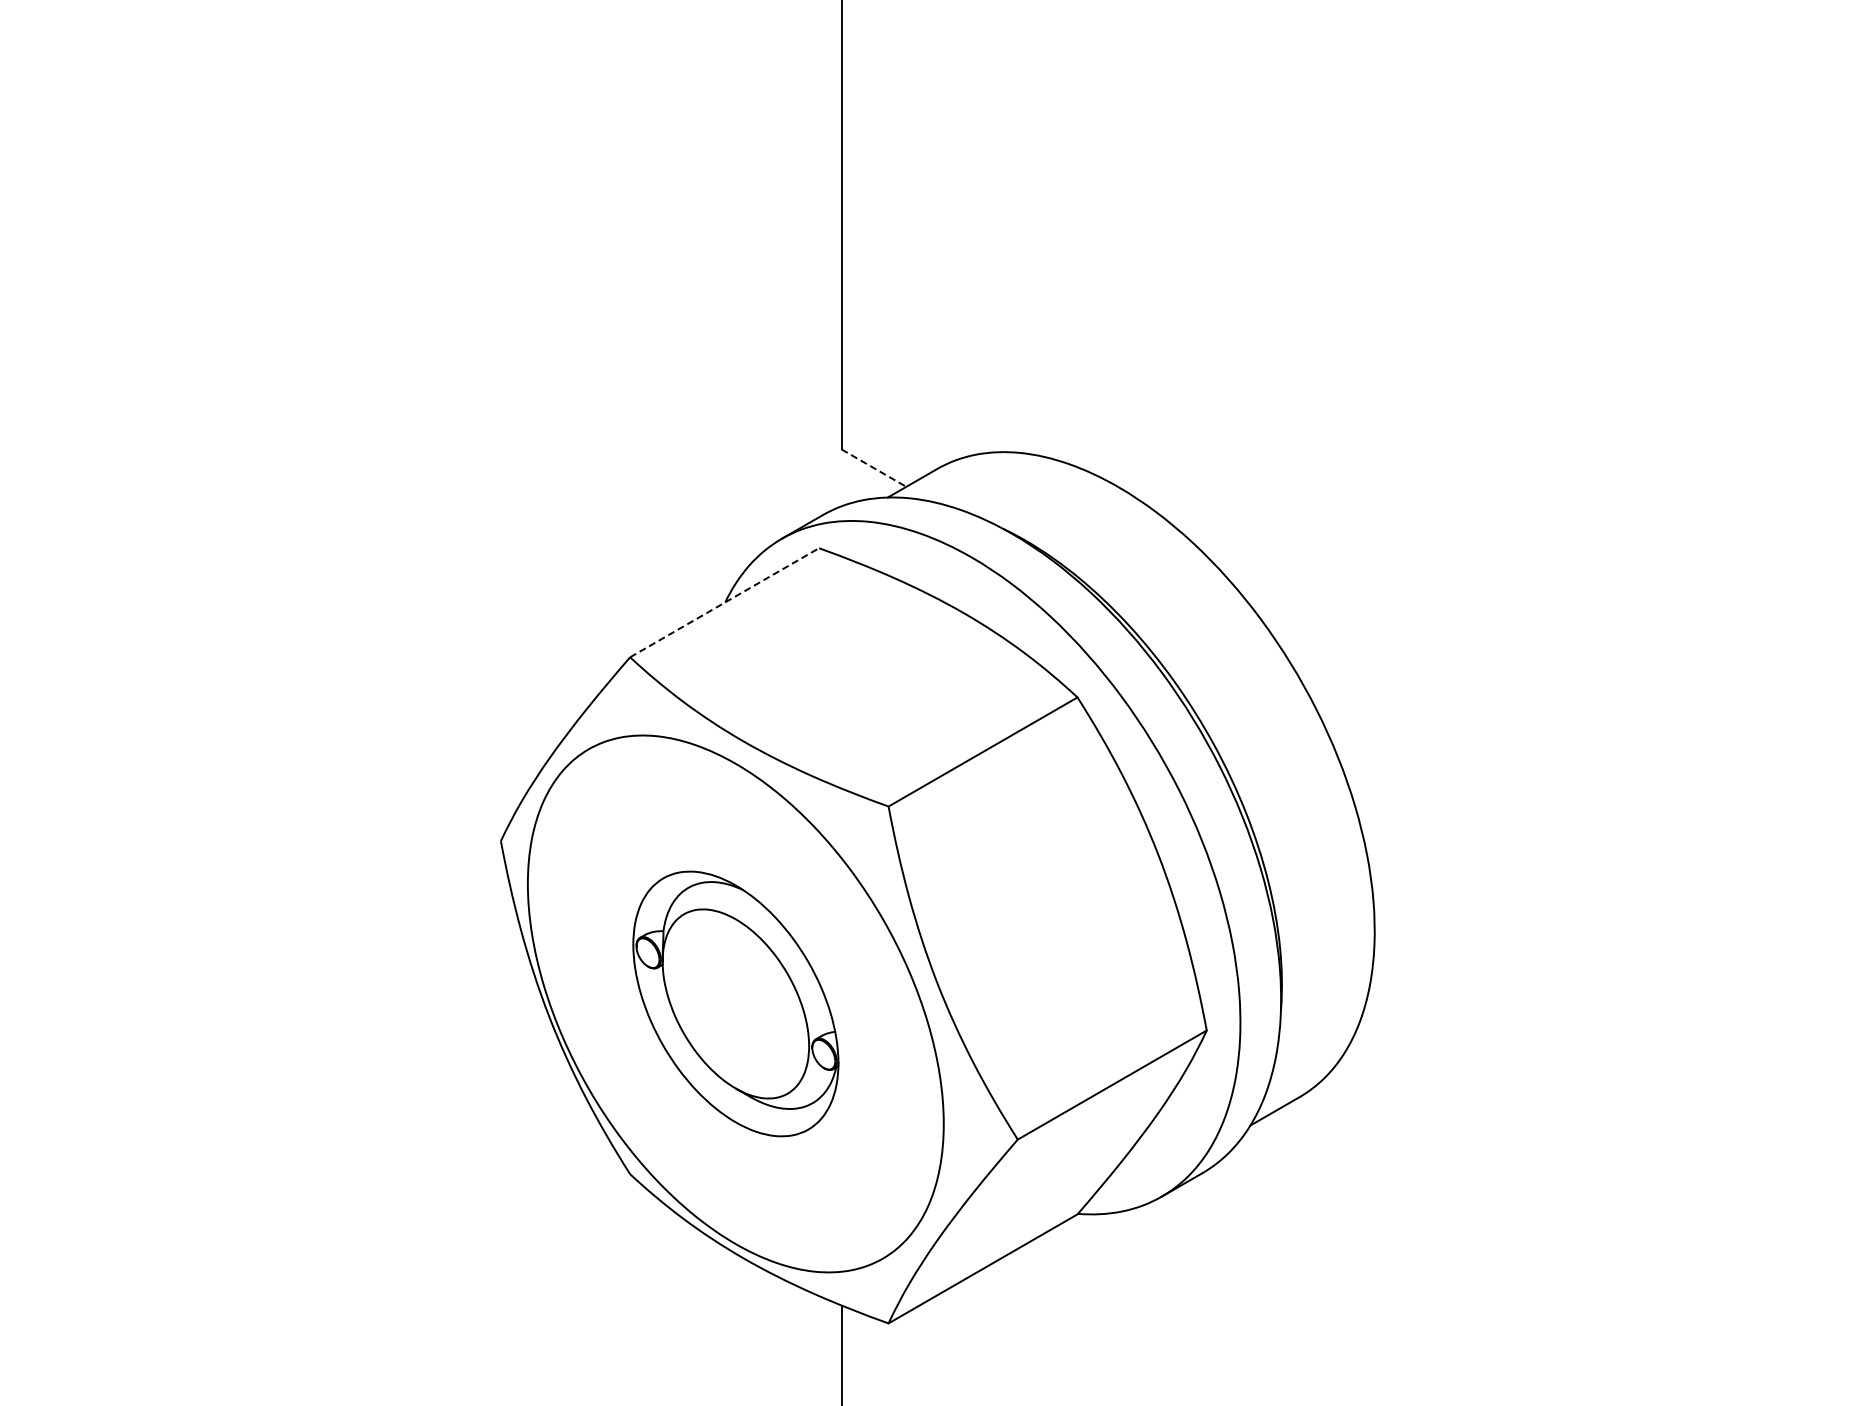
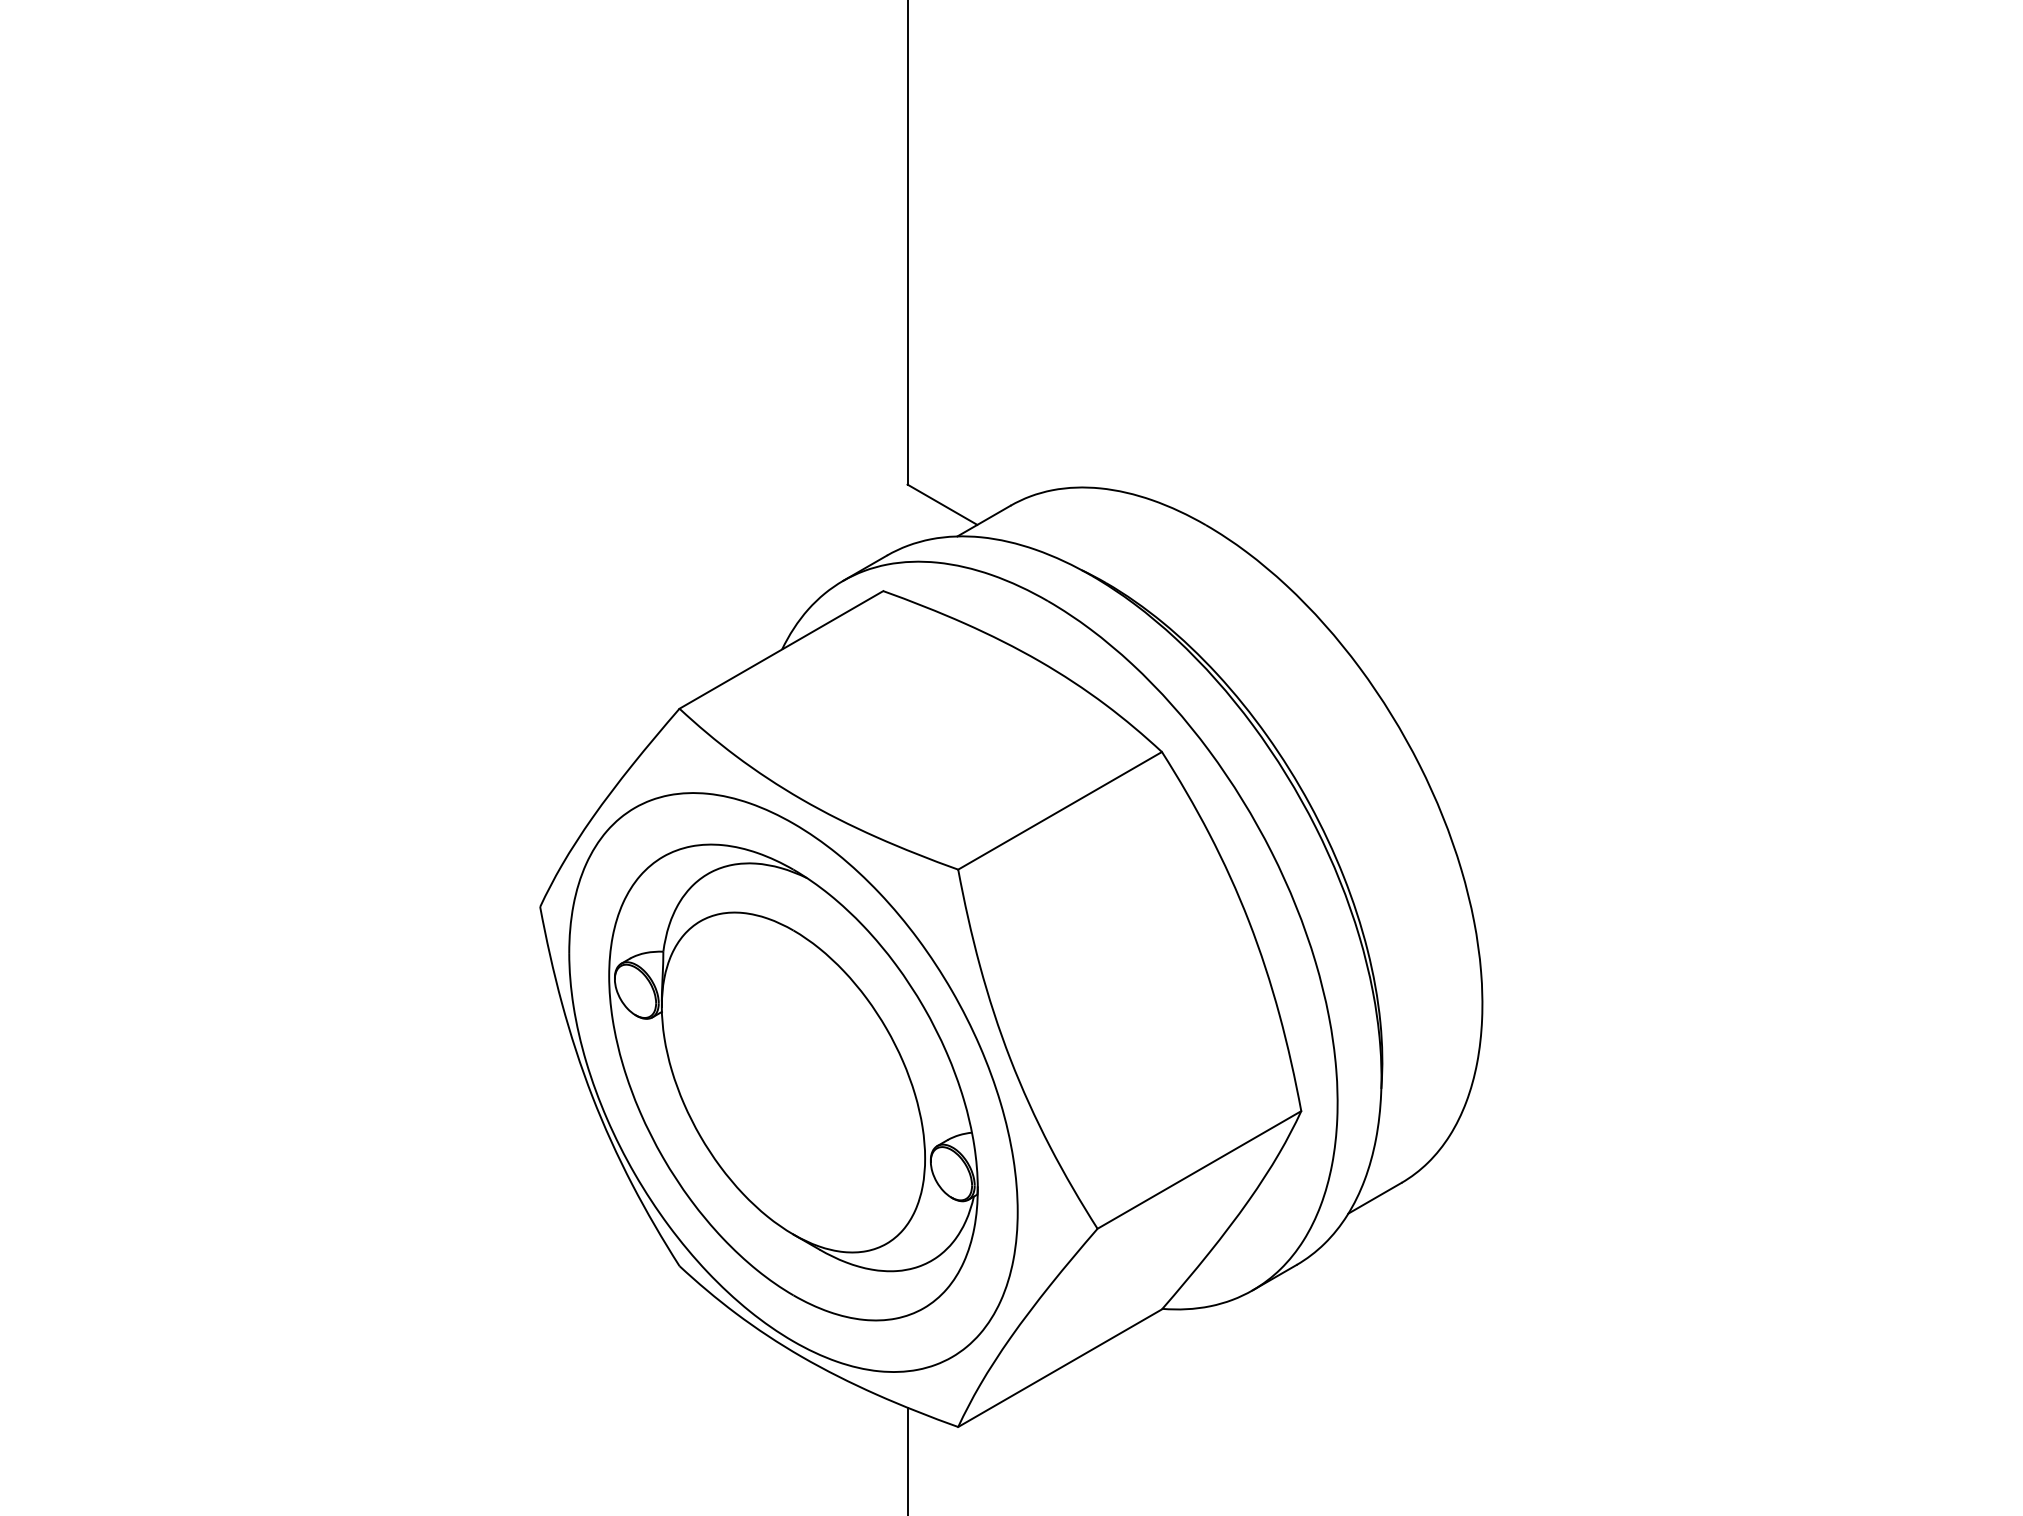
line: (874, 468) -> (943, 505), dashed -> solid
line: (725, 602) -> (782, 649), dashed -> solid
part: (735, 1003) -> (793, 1082), size x1.67

